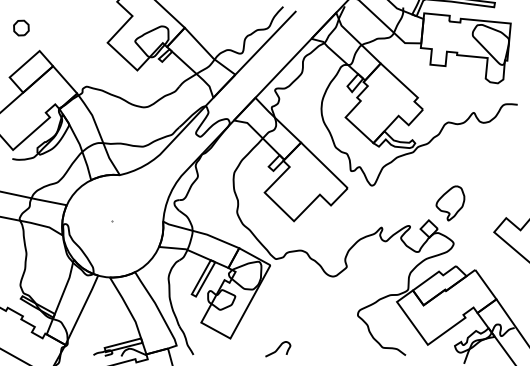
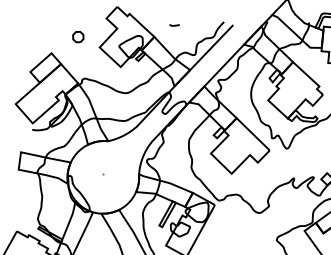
curve: (213, 11) -> (174, 25), added
part: (21, 27) -> (78, 36), moved

